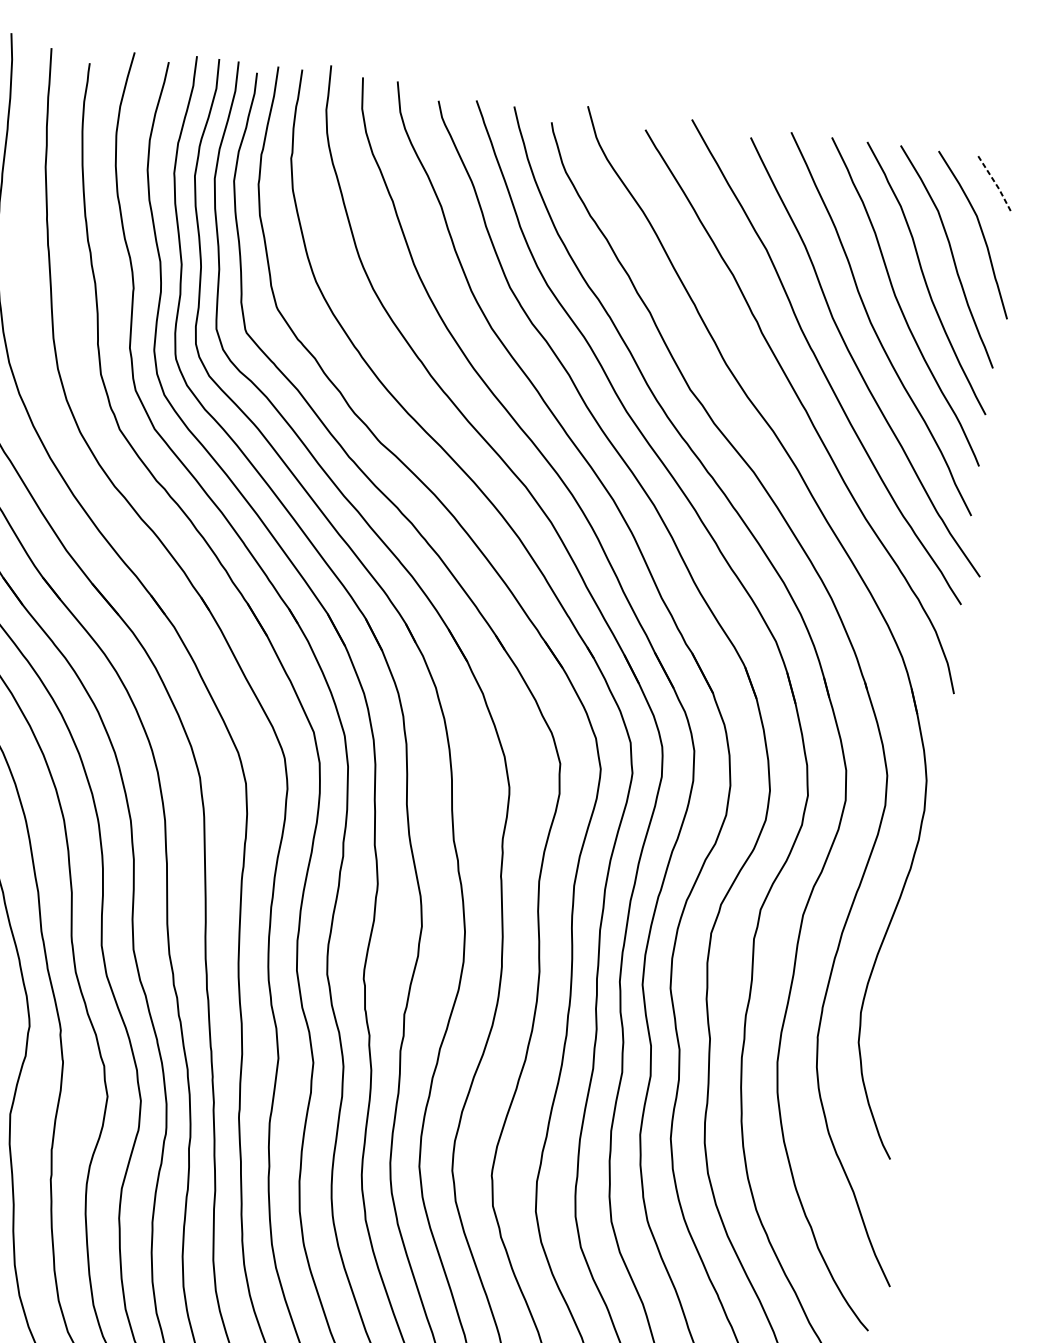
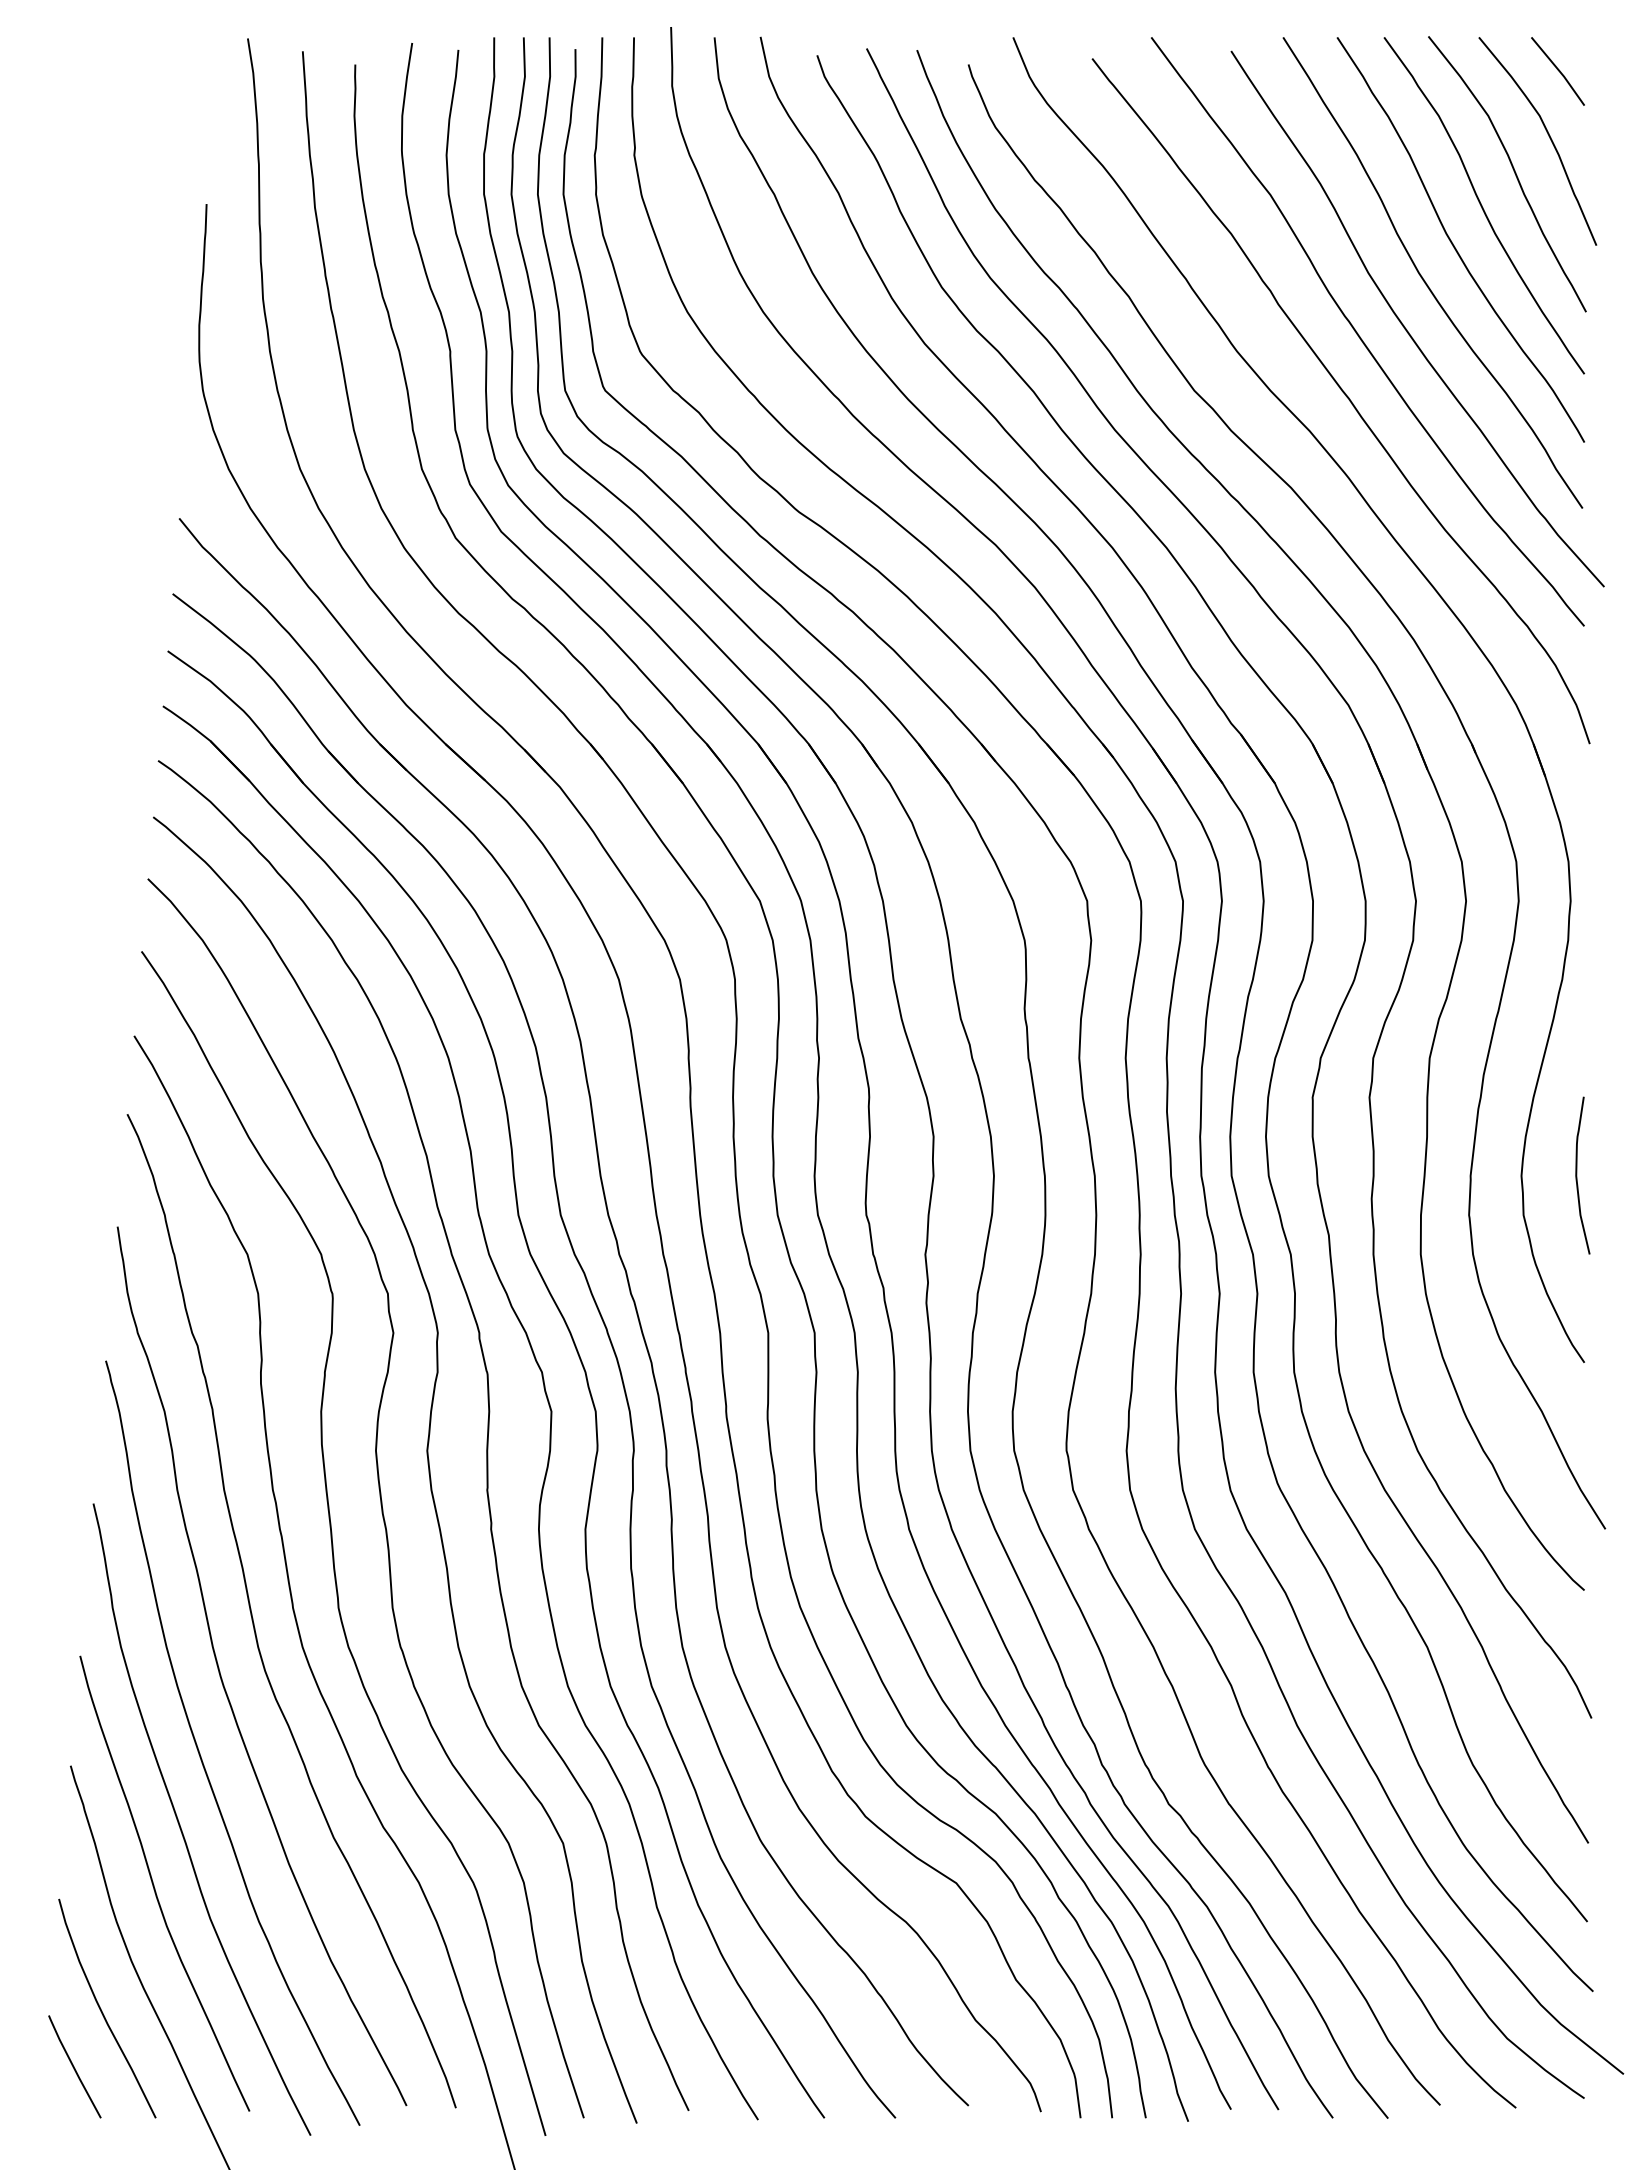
line: (996, 184) -> (1559, 71), dashed -> solid
curve: (903, 1017) -> (1577, 1175), added

